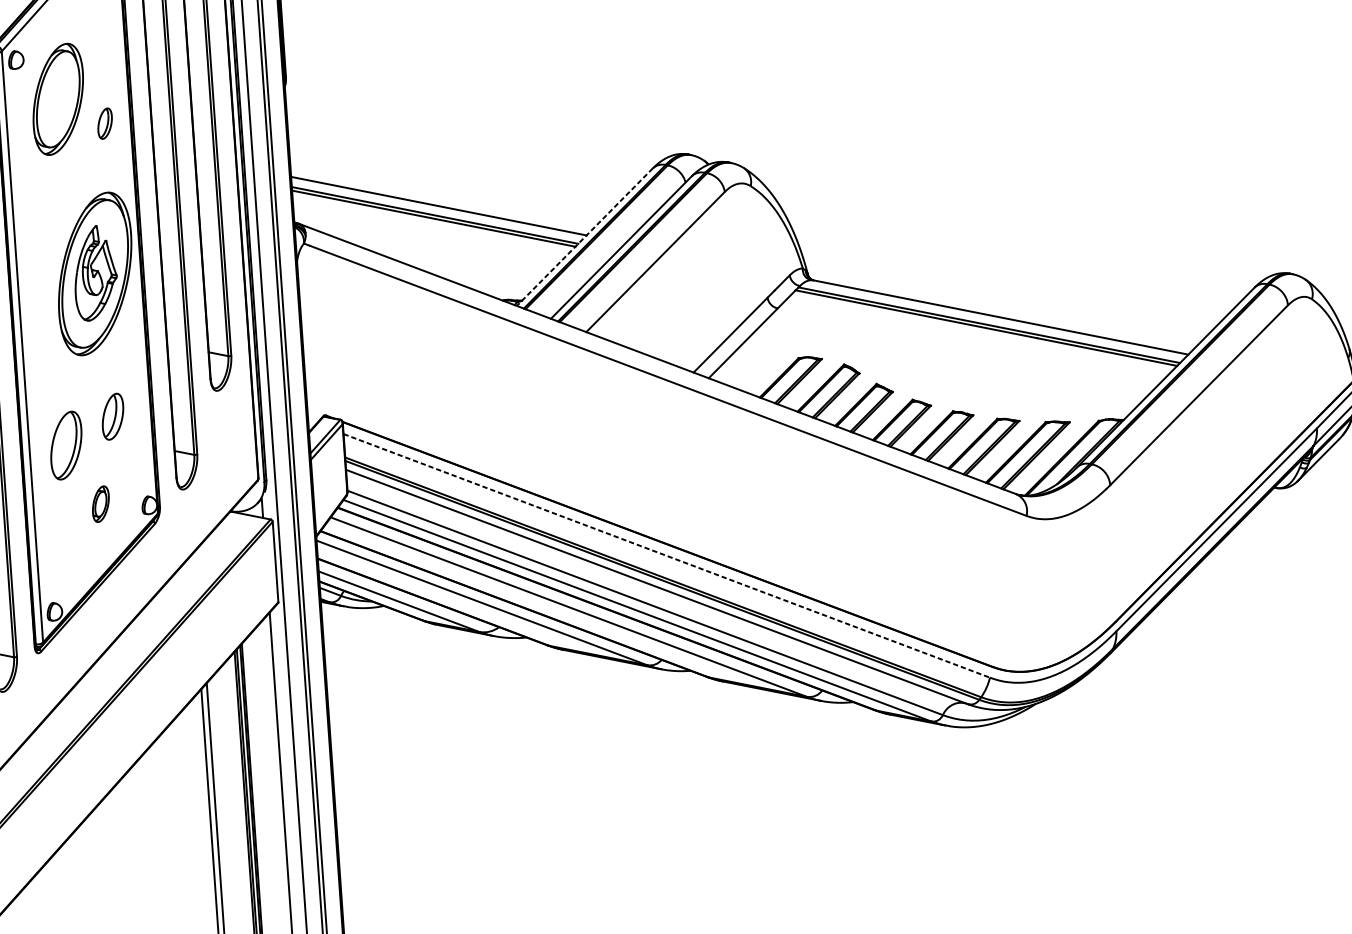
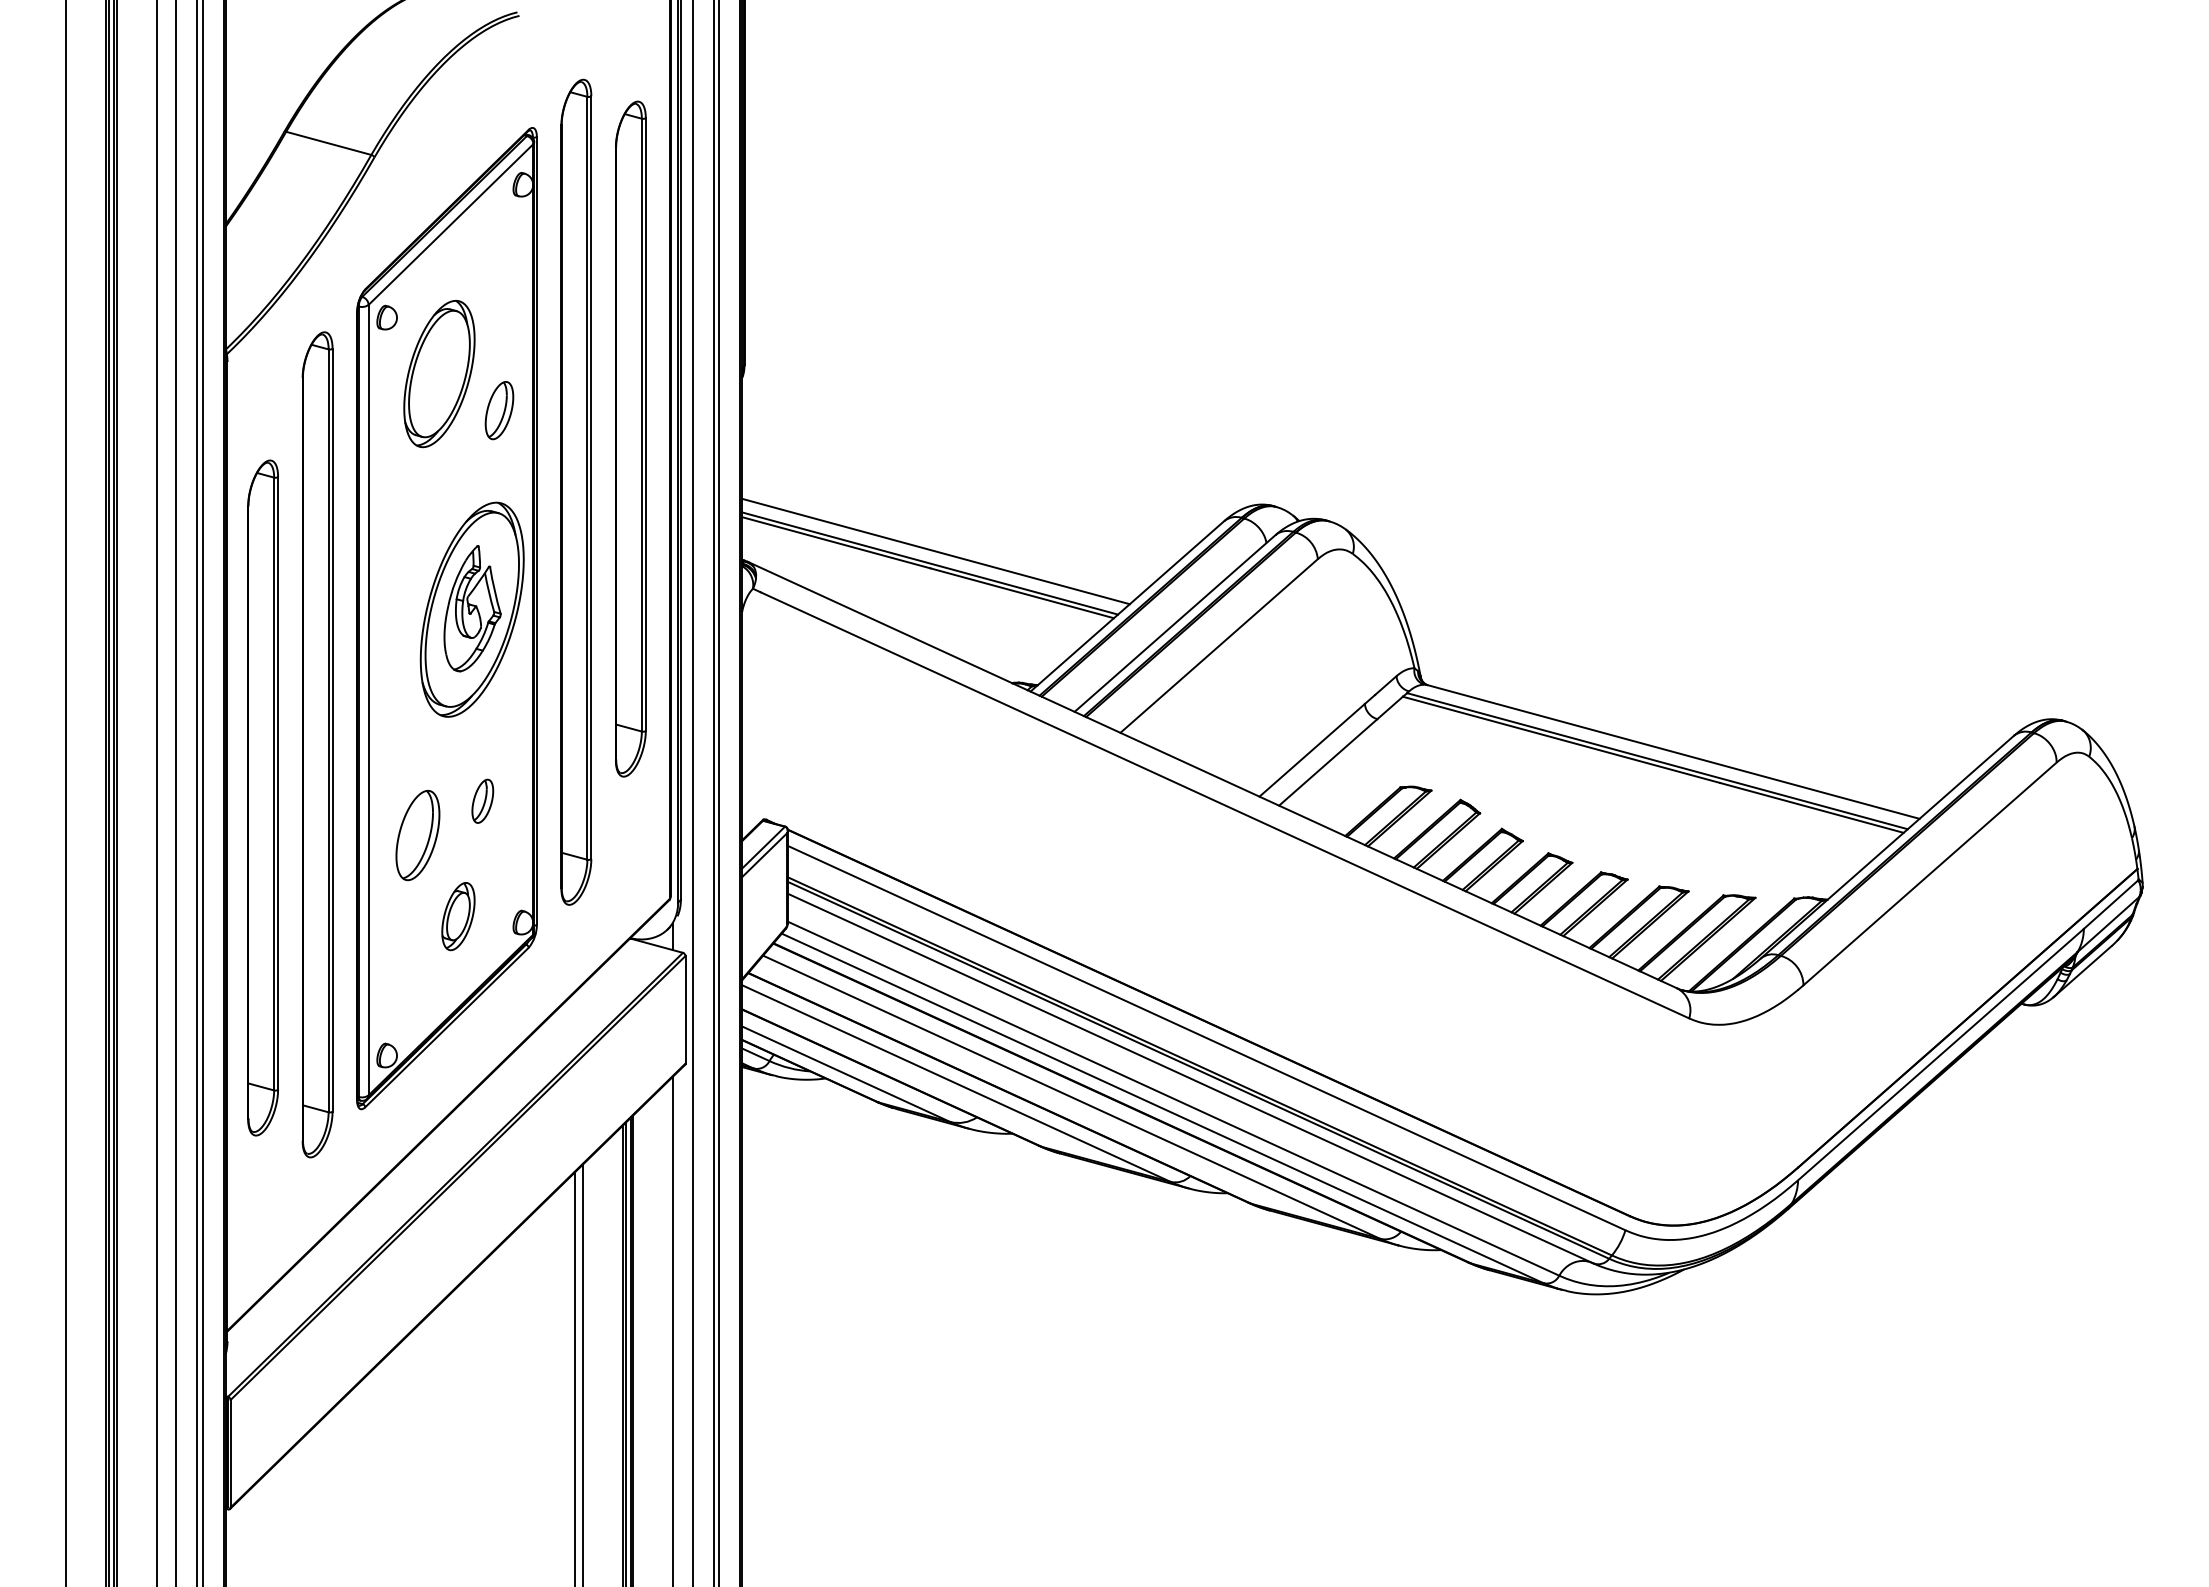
part: (105, 123) -> (499, 410), size x1.43
line: (584, 237) -> (1127, 606), dashed -> solid
part: (112, 416) -> (482, 800), size x0.71
part: (100, 504) -> (458, 916), size x1.43
line: (666, 556) -> (1206, 1038), dashed -> solid

